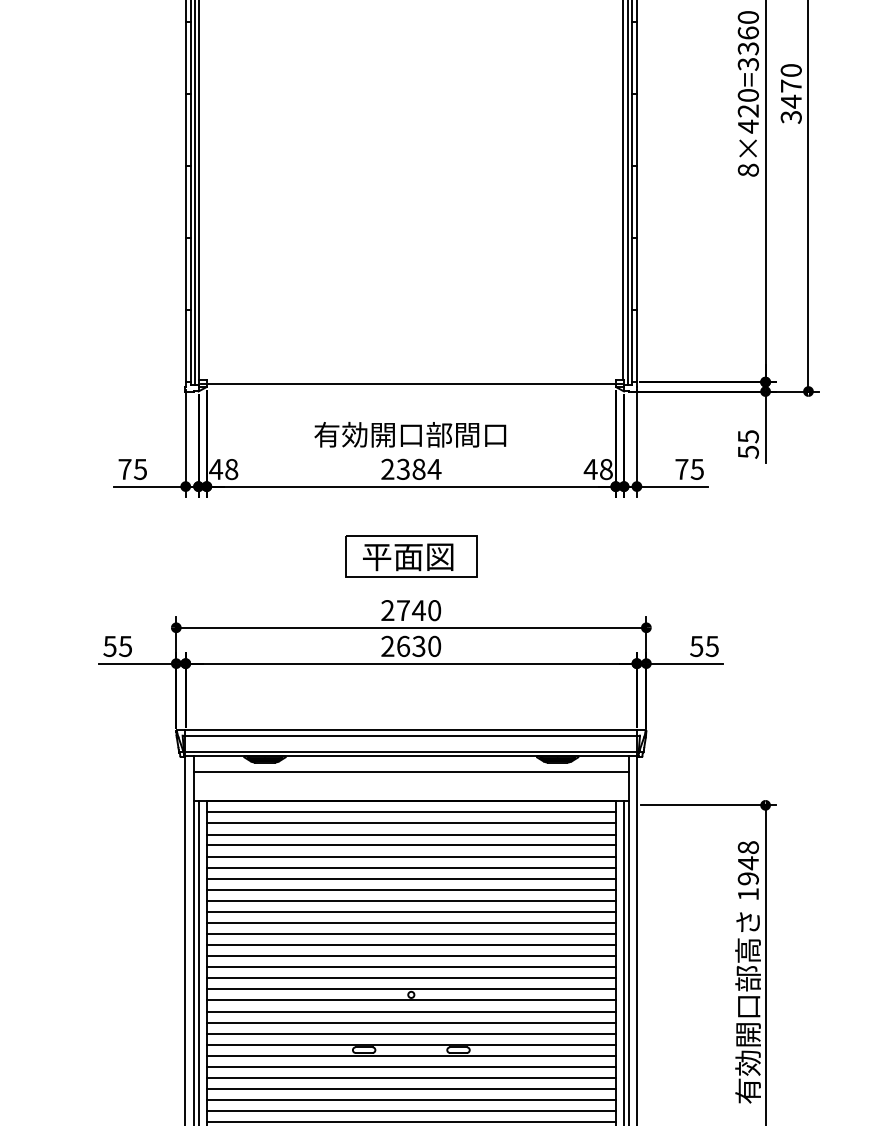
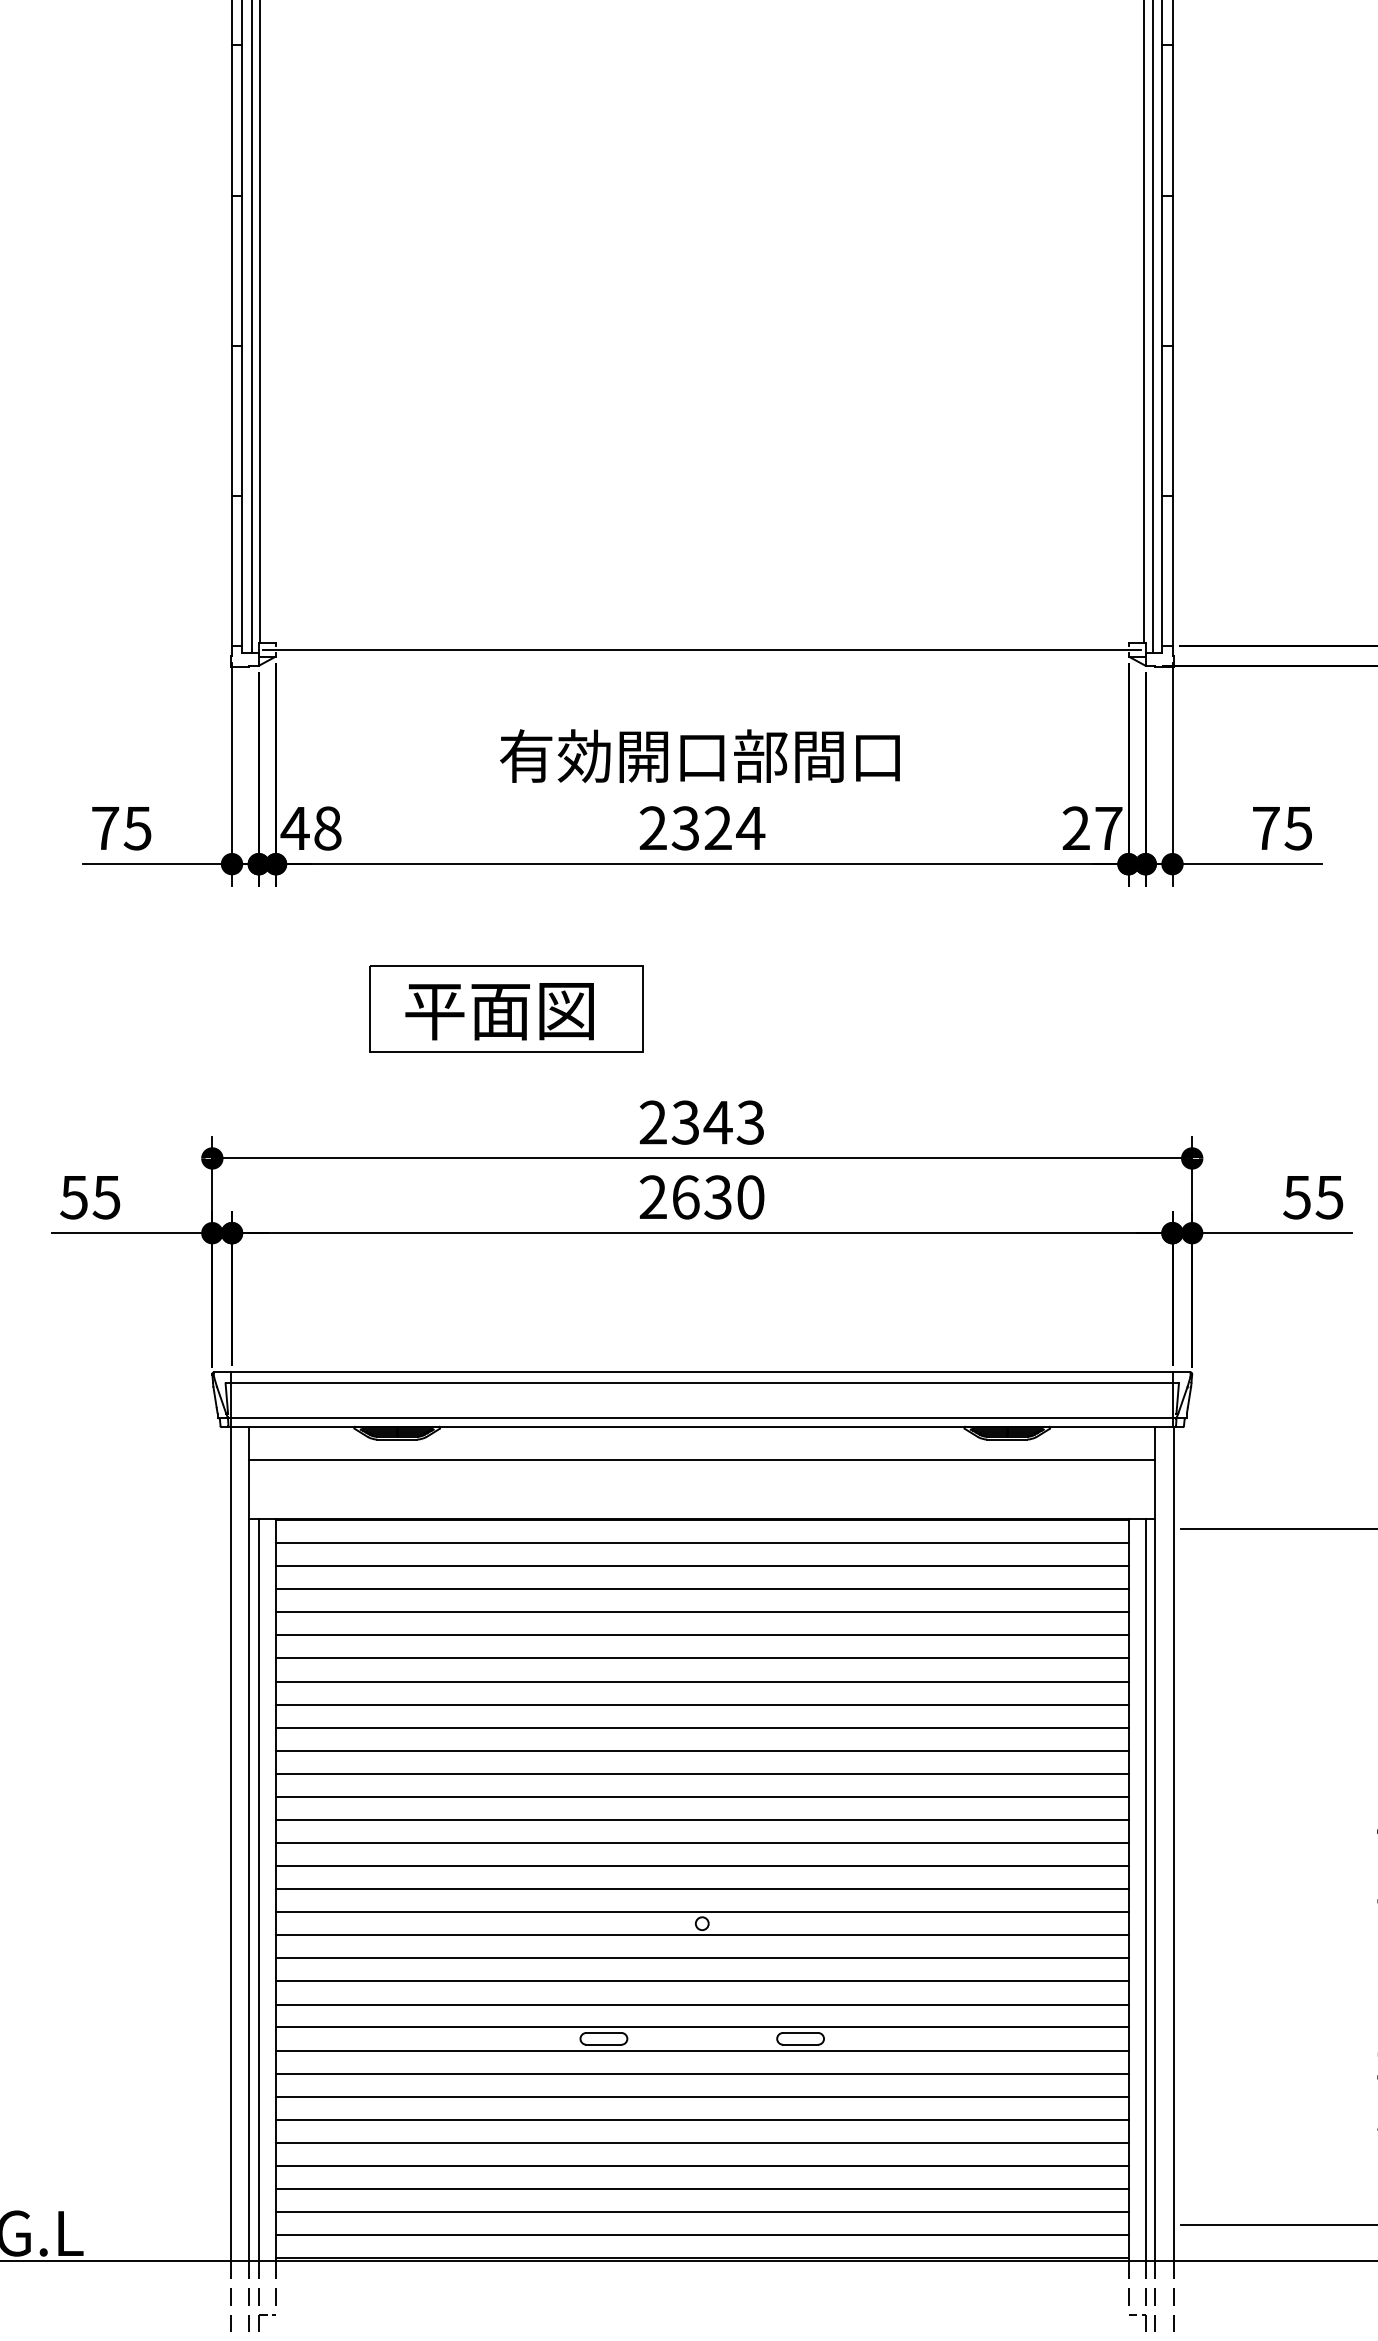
text: (418, 468) -> (717, 826), 2384 -> 2324
text: (597, 469) -> (1090, 828), 48 -> 27
part: (411, 556) -> (506, 1009), moved
text: (418, 610) -> (717, 1122), 2740 -> 2343

